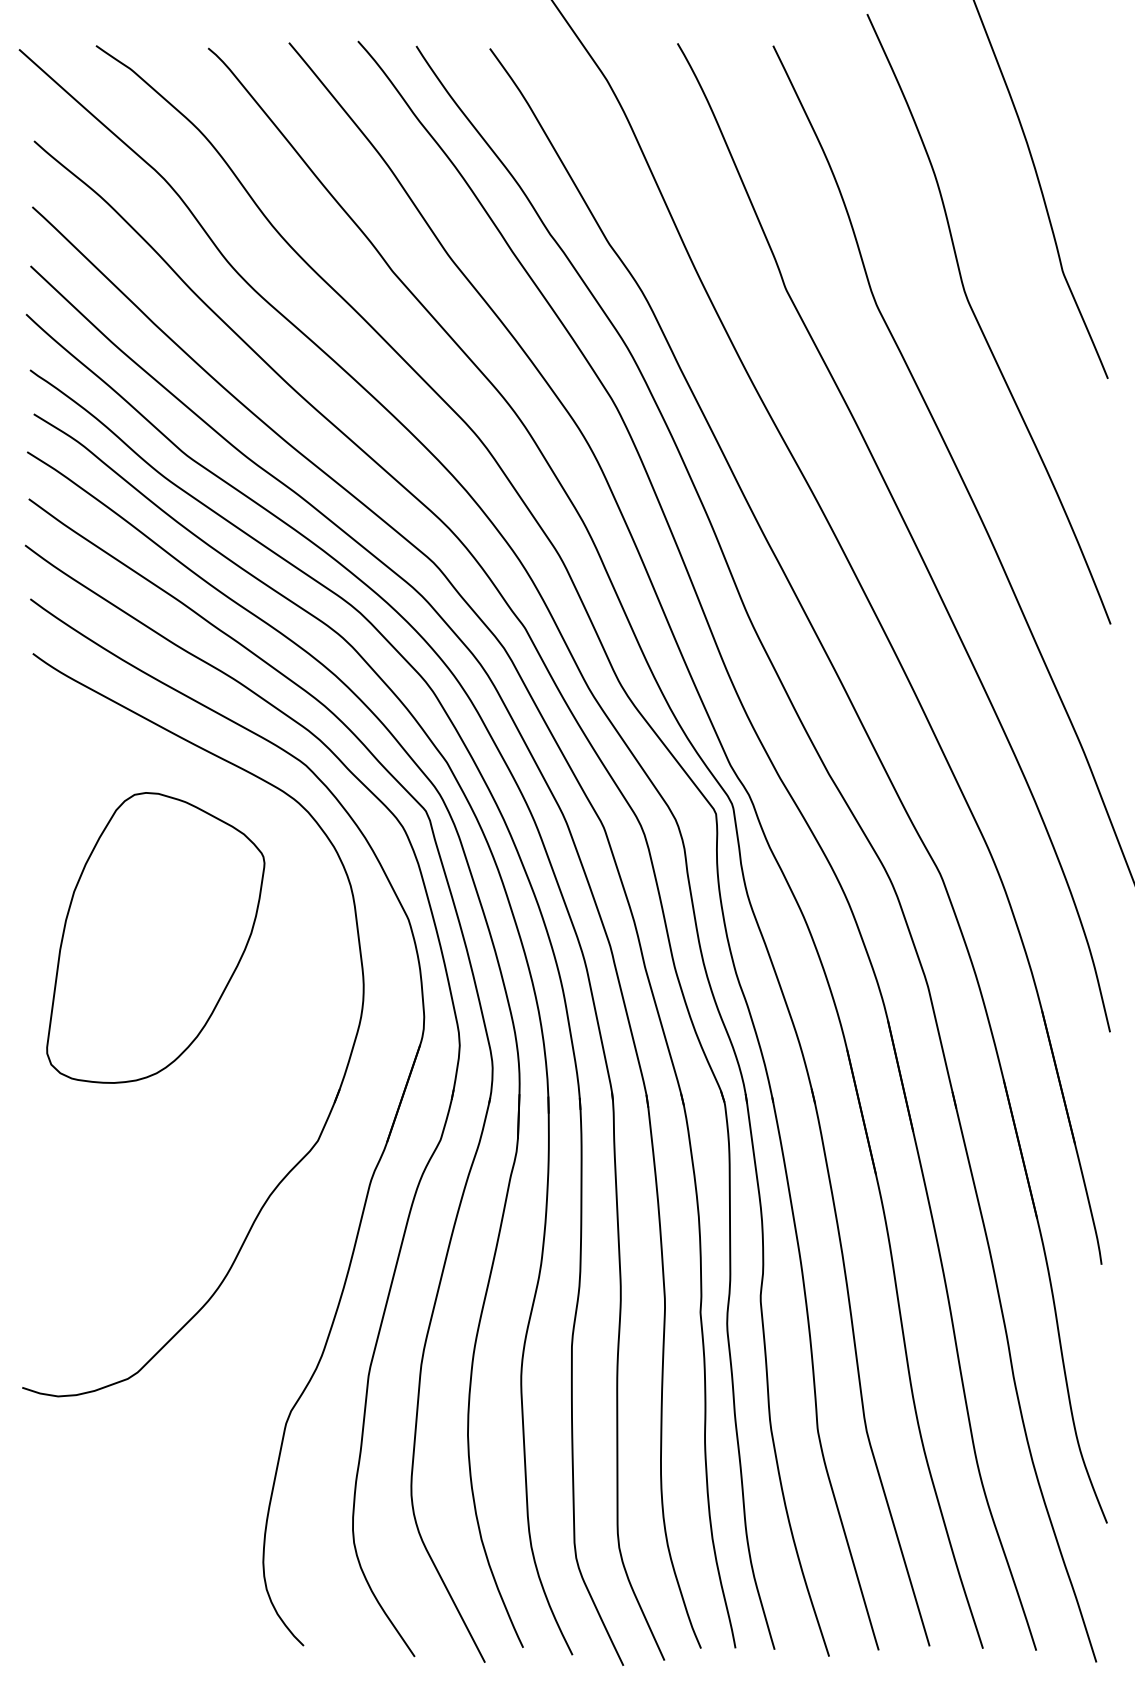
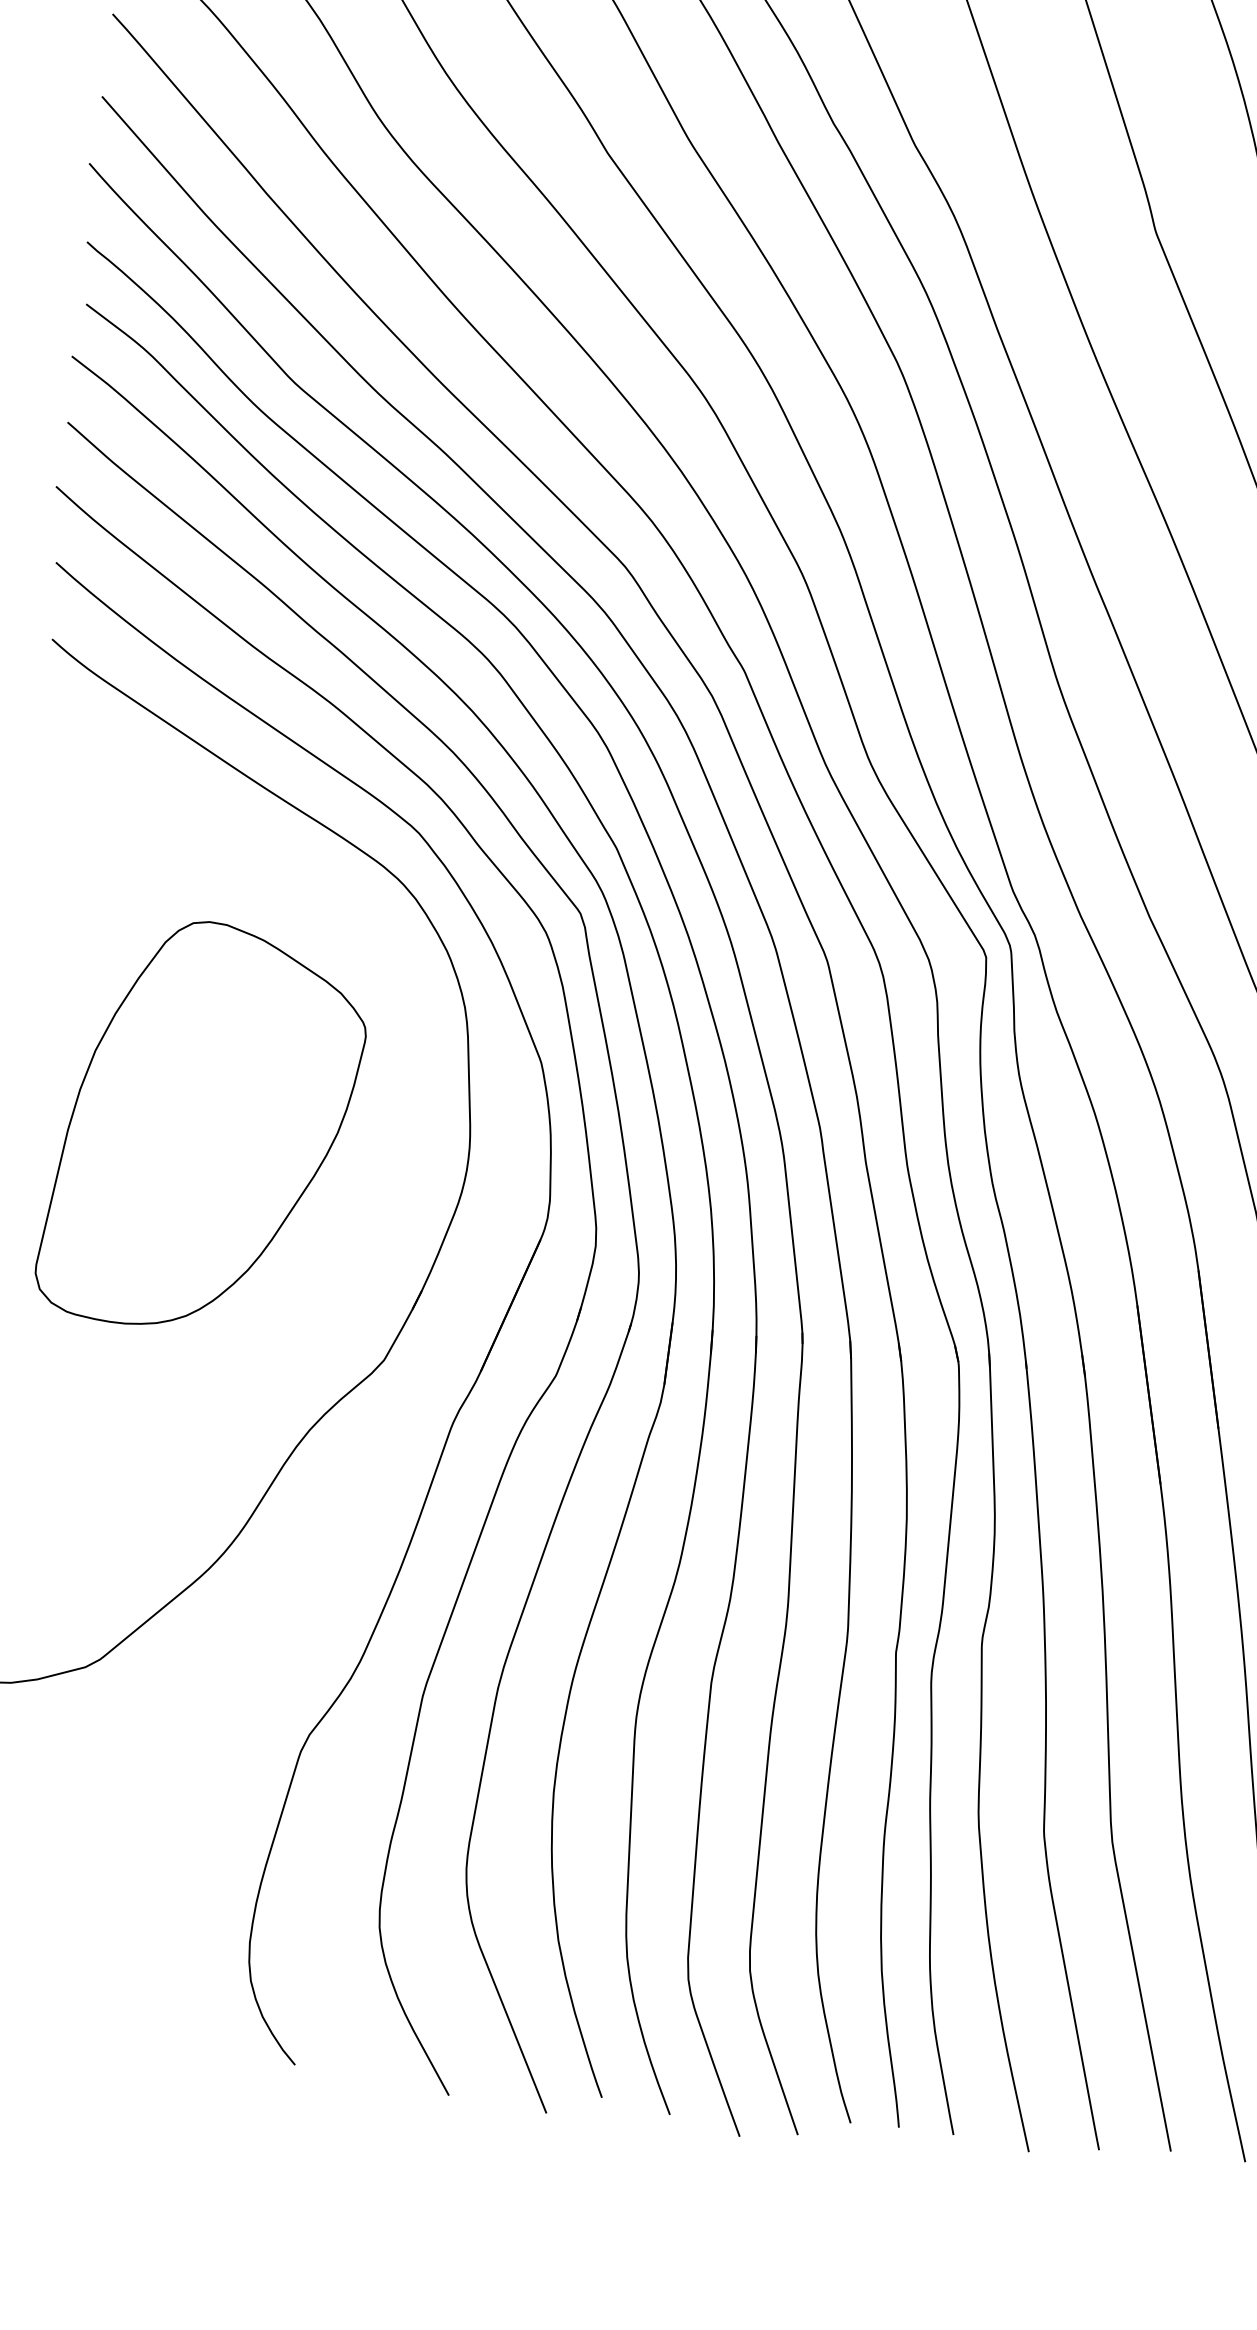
part: (155, 937) -> (203, 1125), moved

